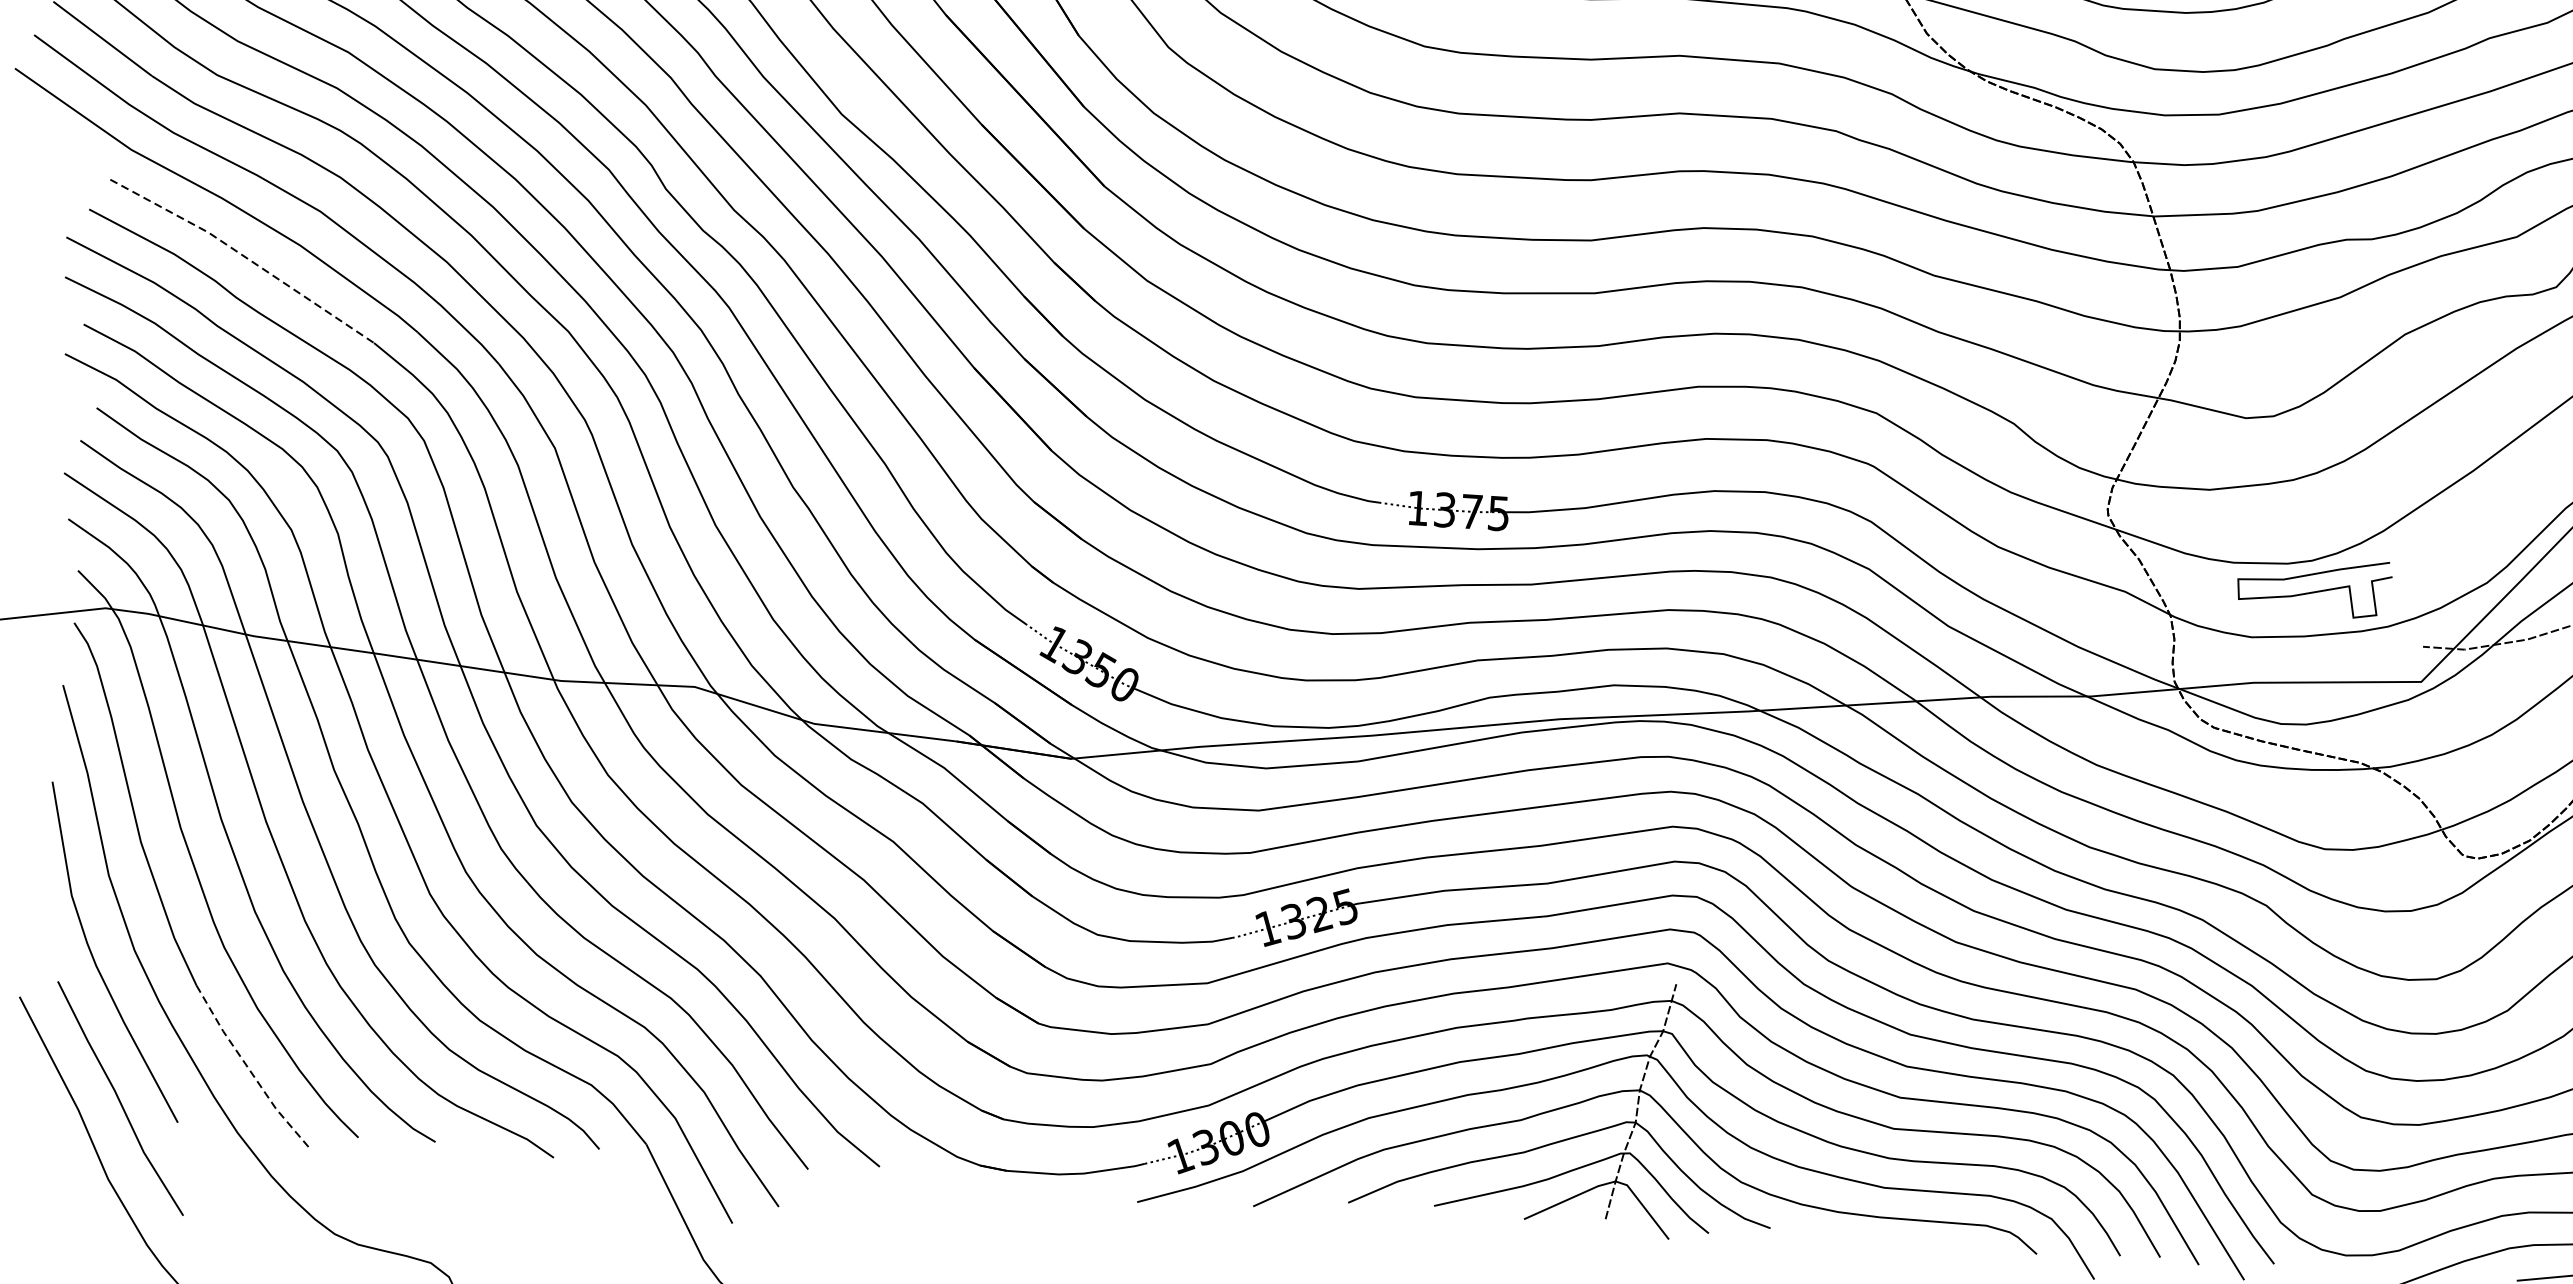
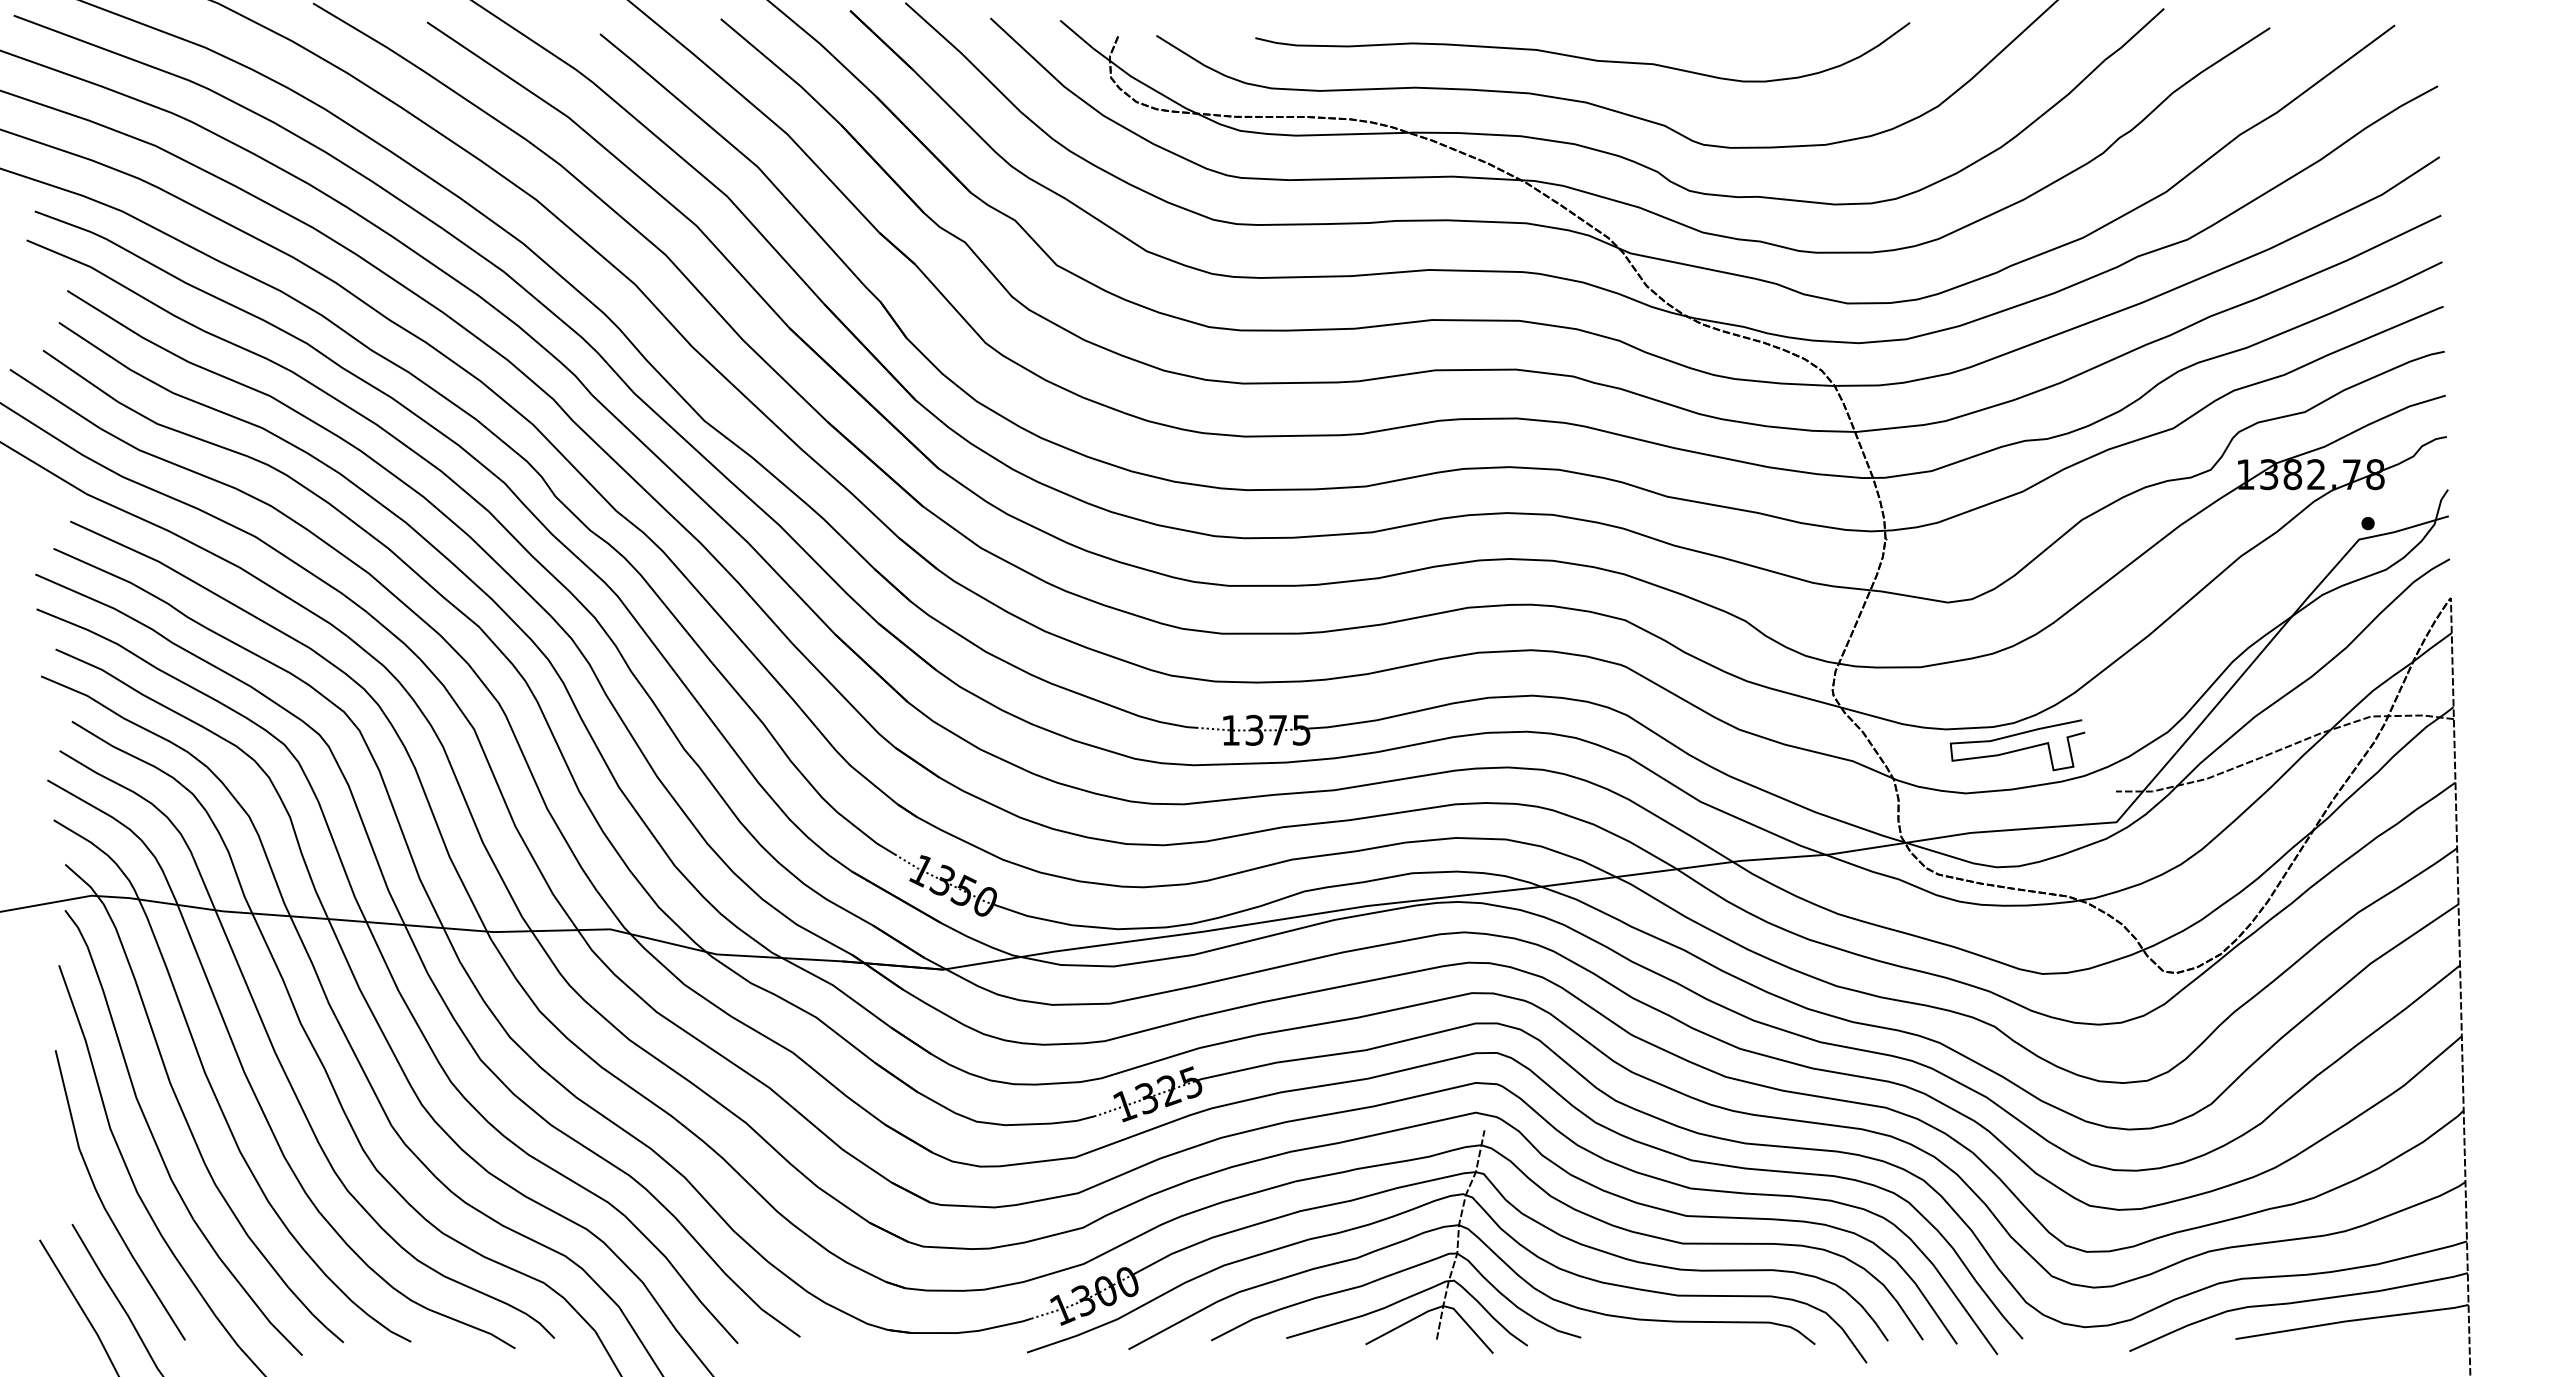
line: (244, 256) -> (191, 580), dashed -> solid
line: (250, 1070) -> (245, 1290), dashed -> solid

